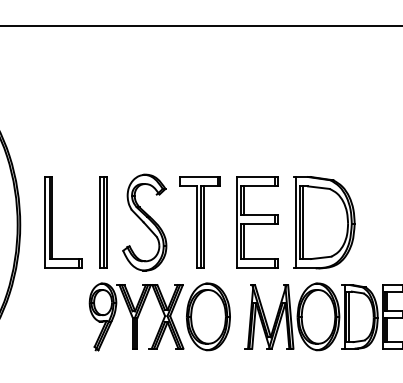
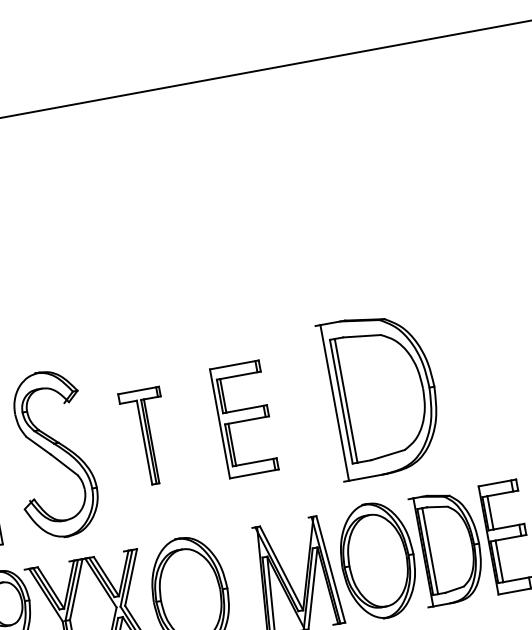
part: (199, 222) -> (145, 437), size x0.6
part: (257, 222) -> (244, 419), size x0.7
part: (324, 222) -> (382, 393), moved

